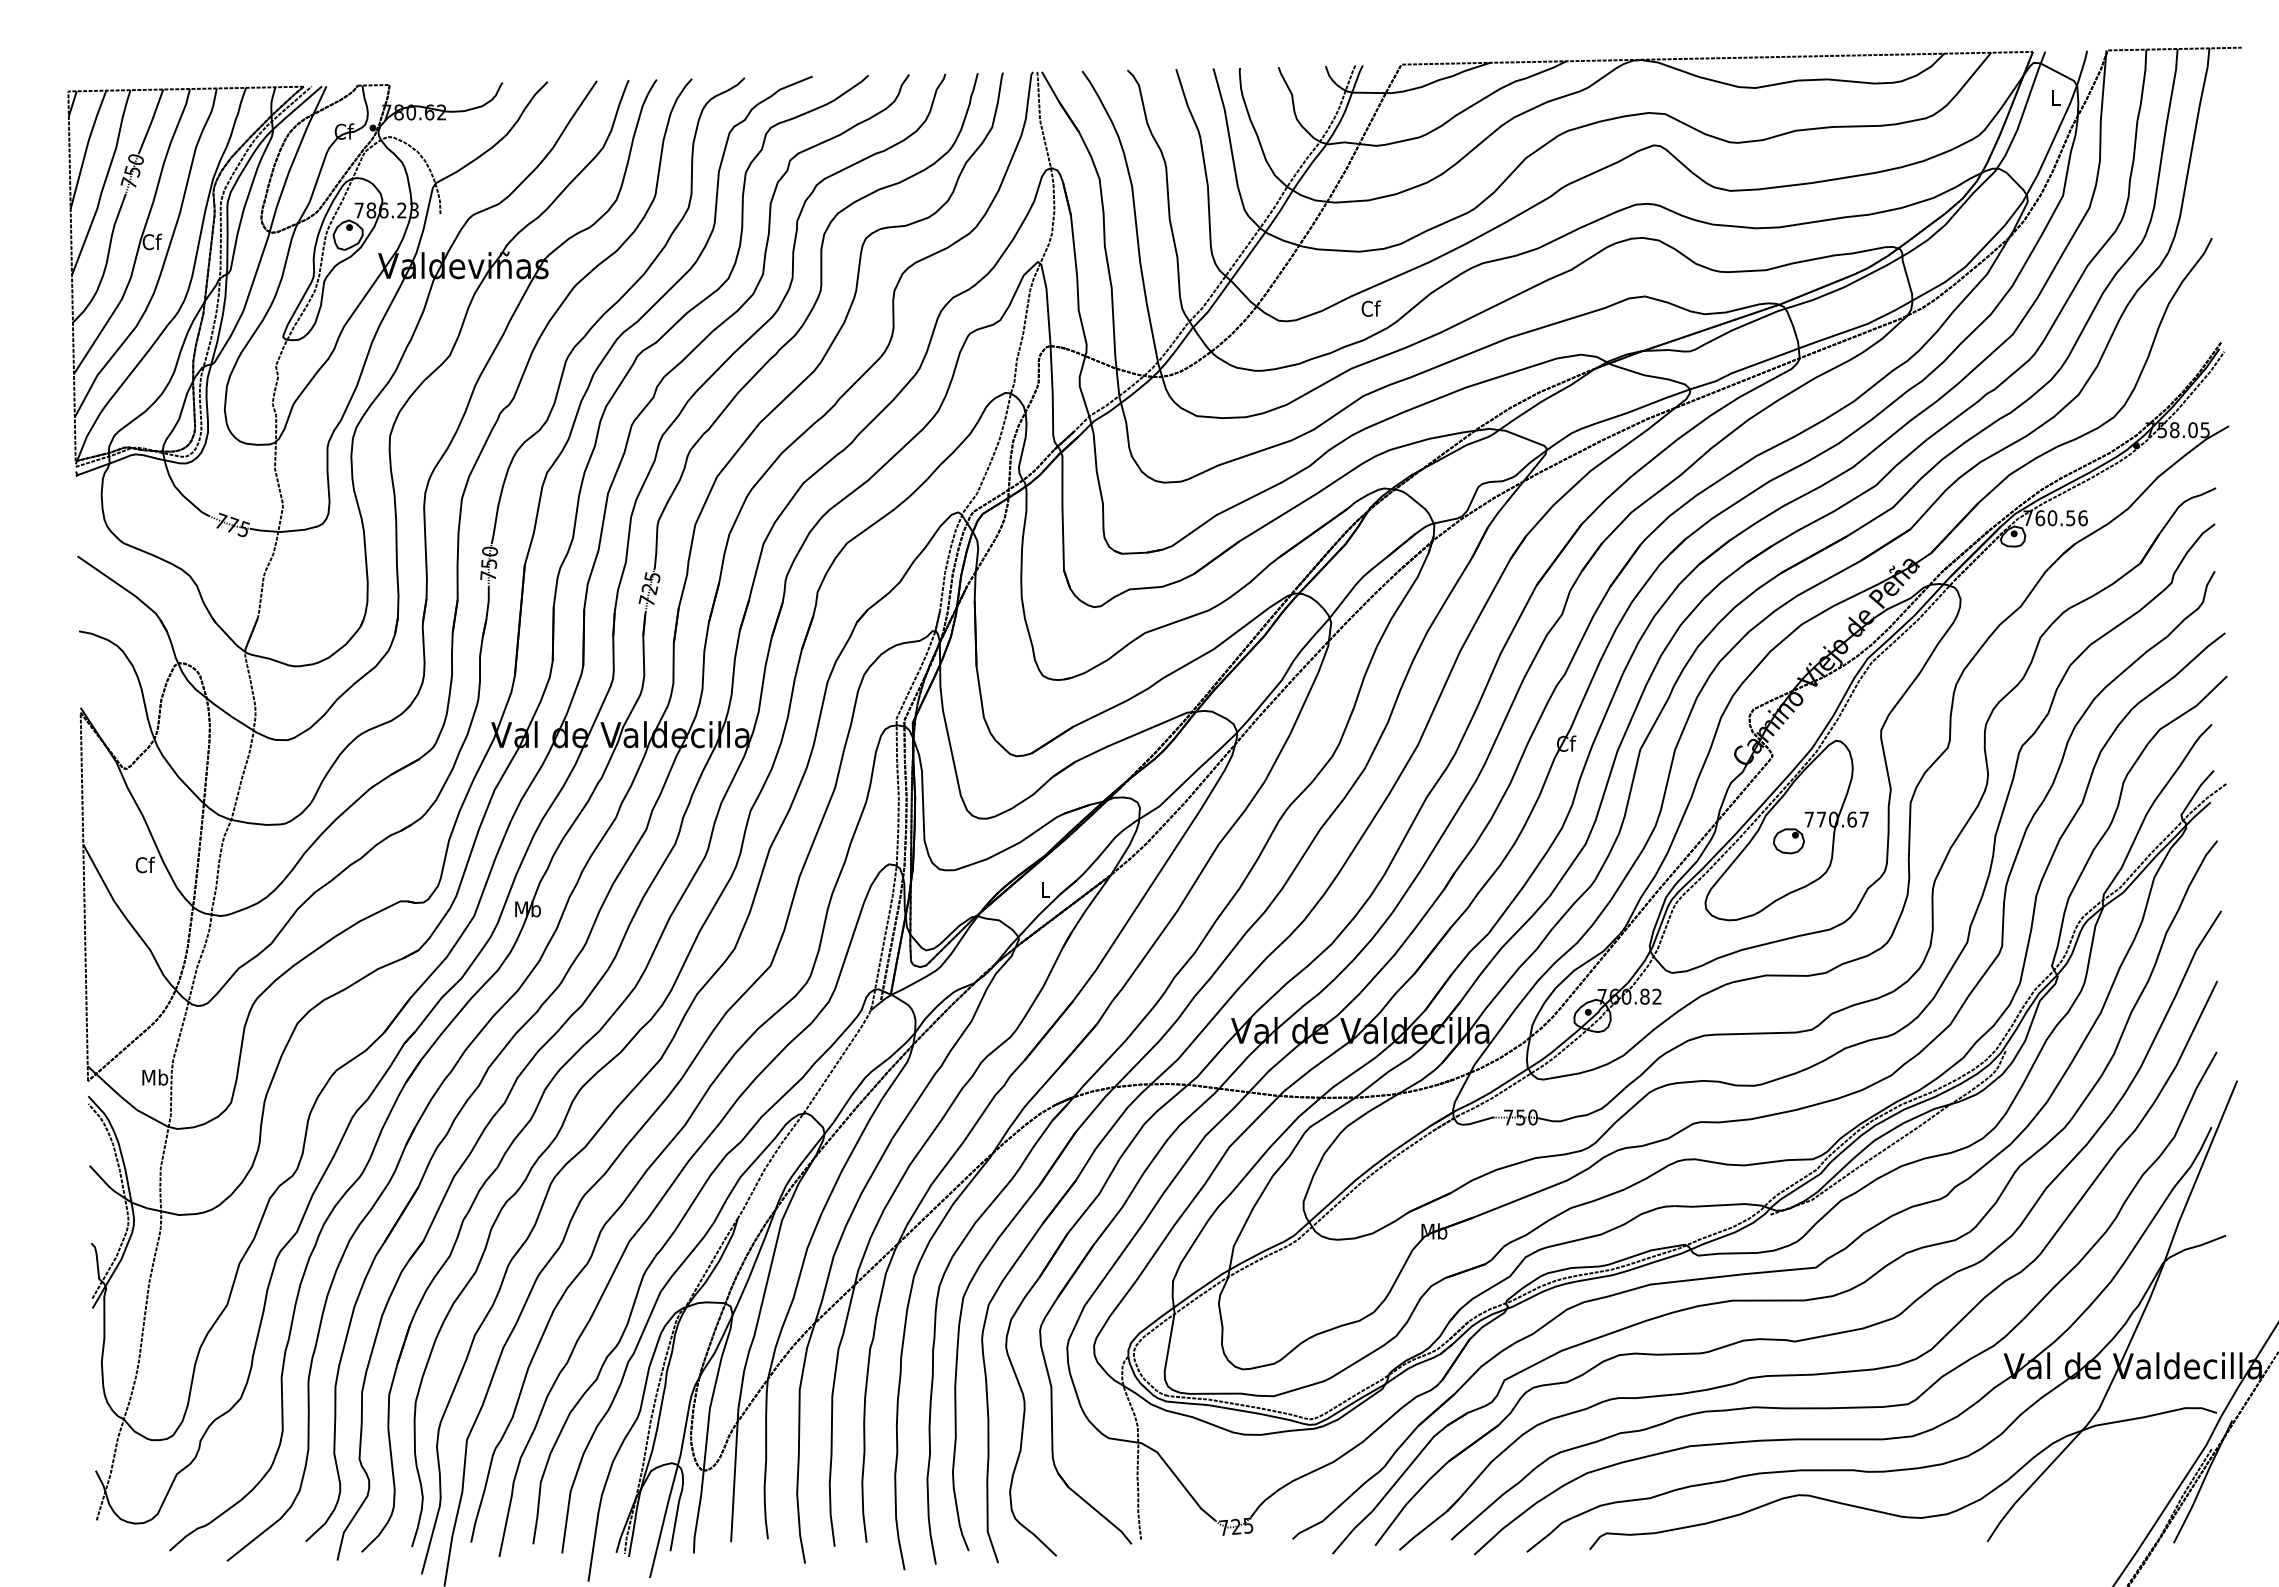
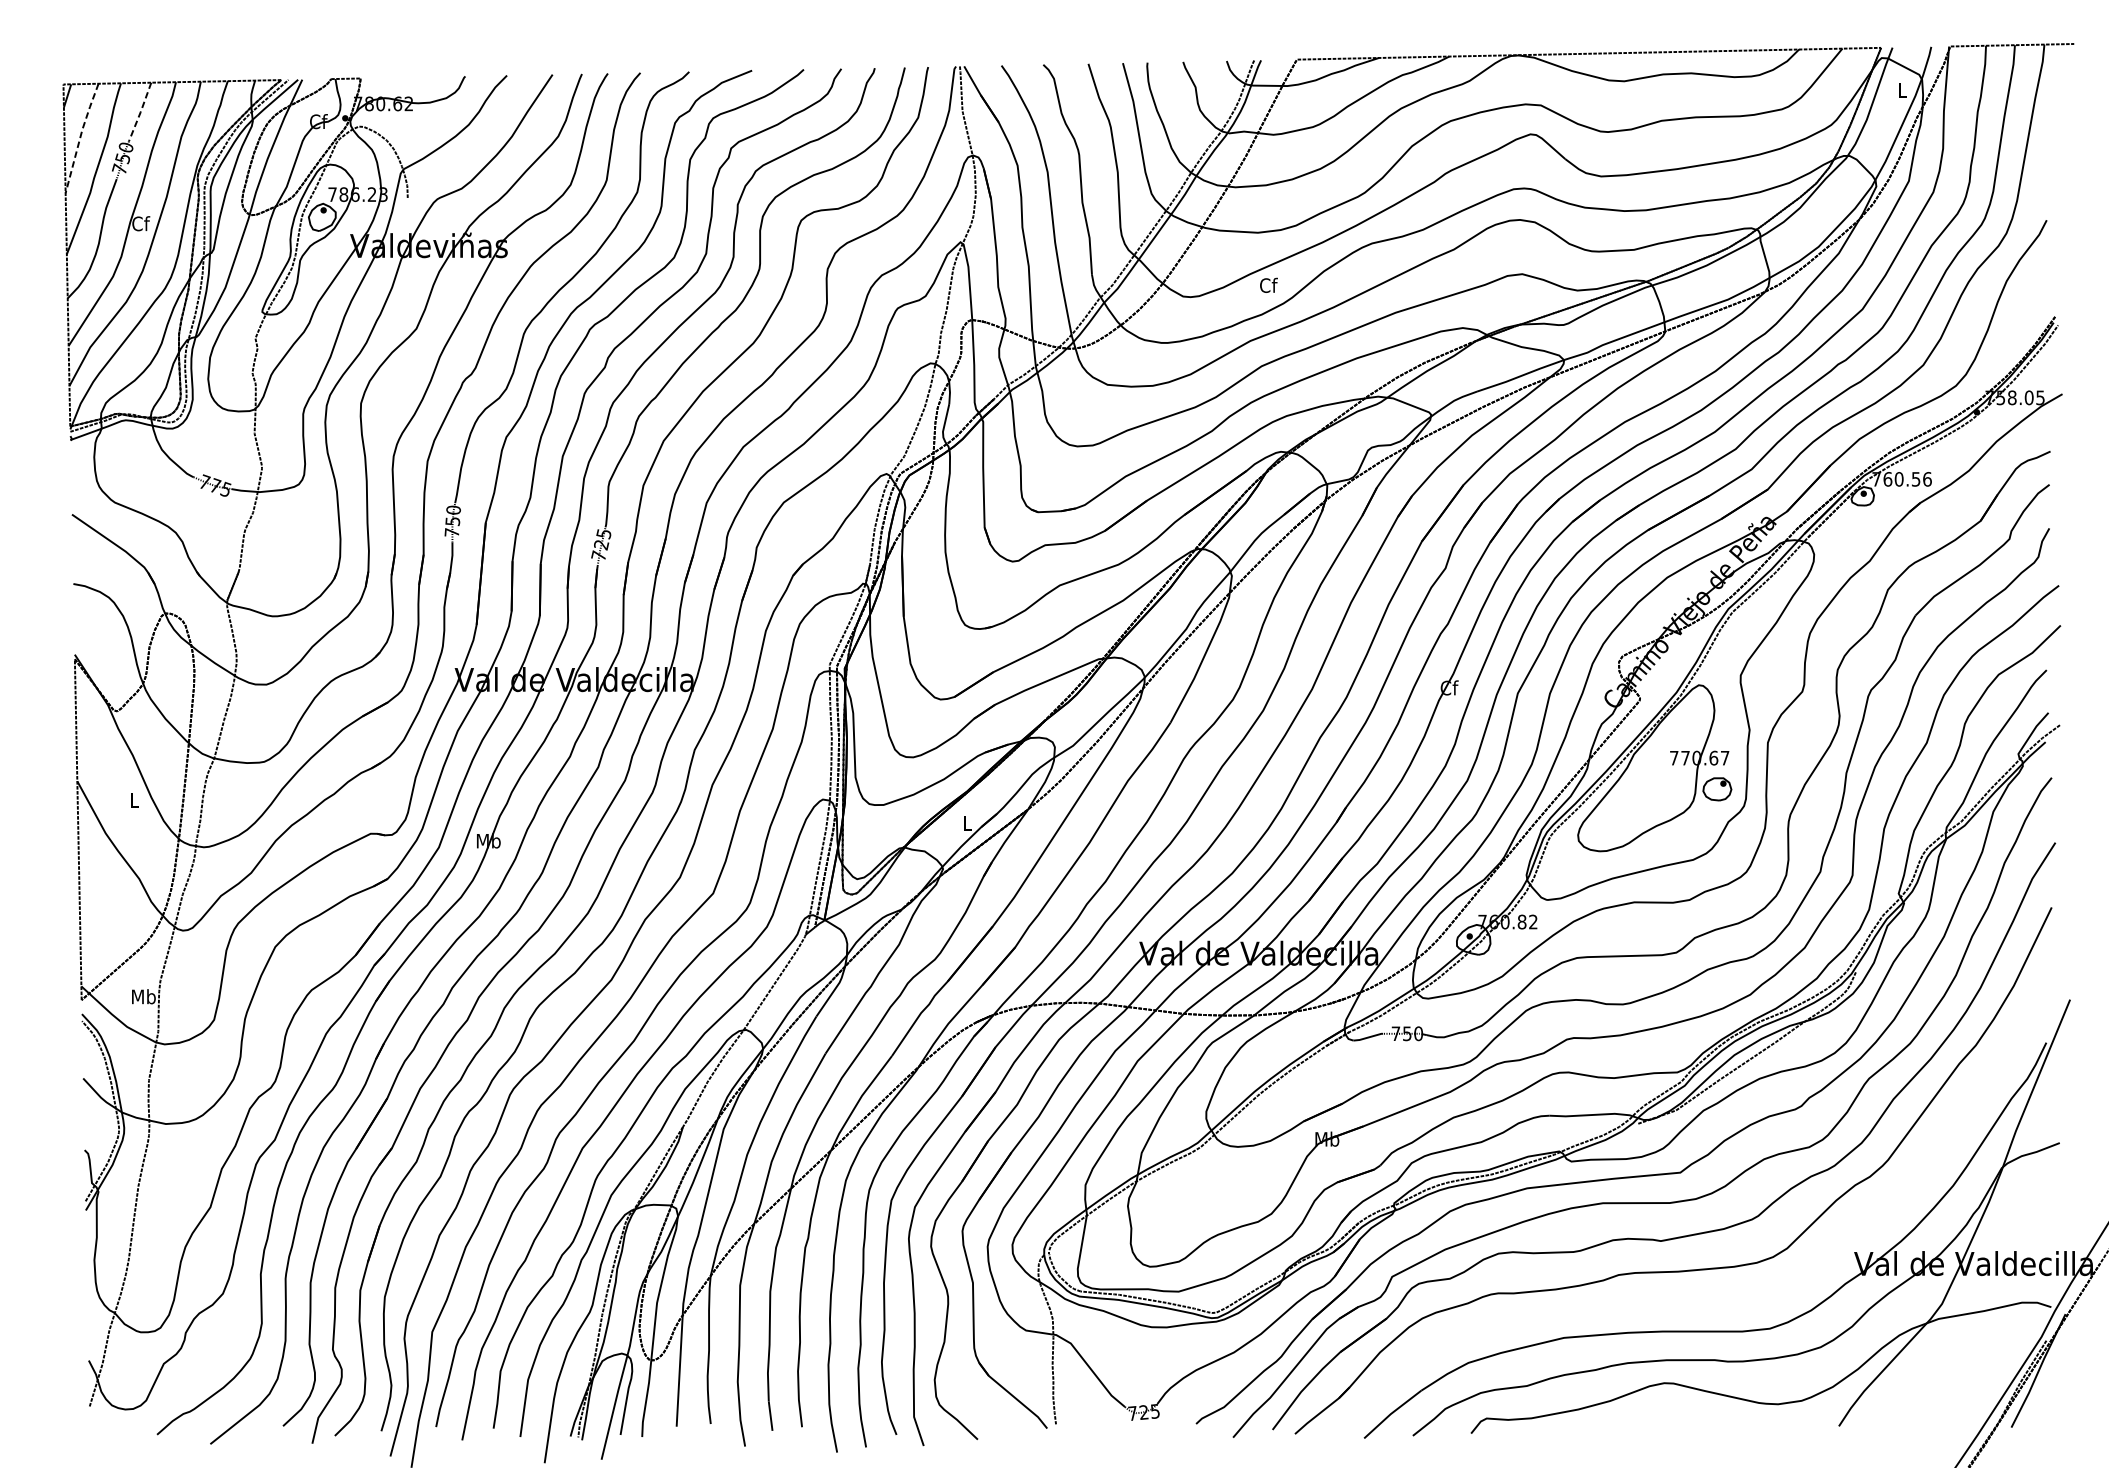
line: (151, 121) -> (140, 112), solid -> dashed
line: (86, 148) -> (80, 137), solid -> dashed
part: (1788, 841) -> (1716, 789), moved
text: (145, 864) -> (134, 799), Cf -> L
curve: (1847, 1406) -> (1709, 1301), removed

